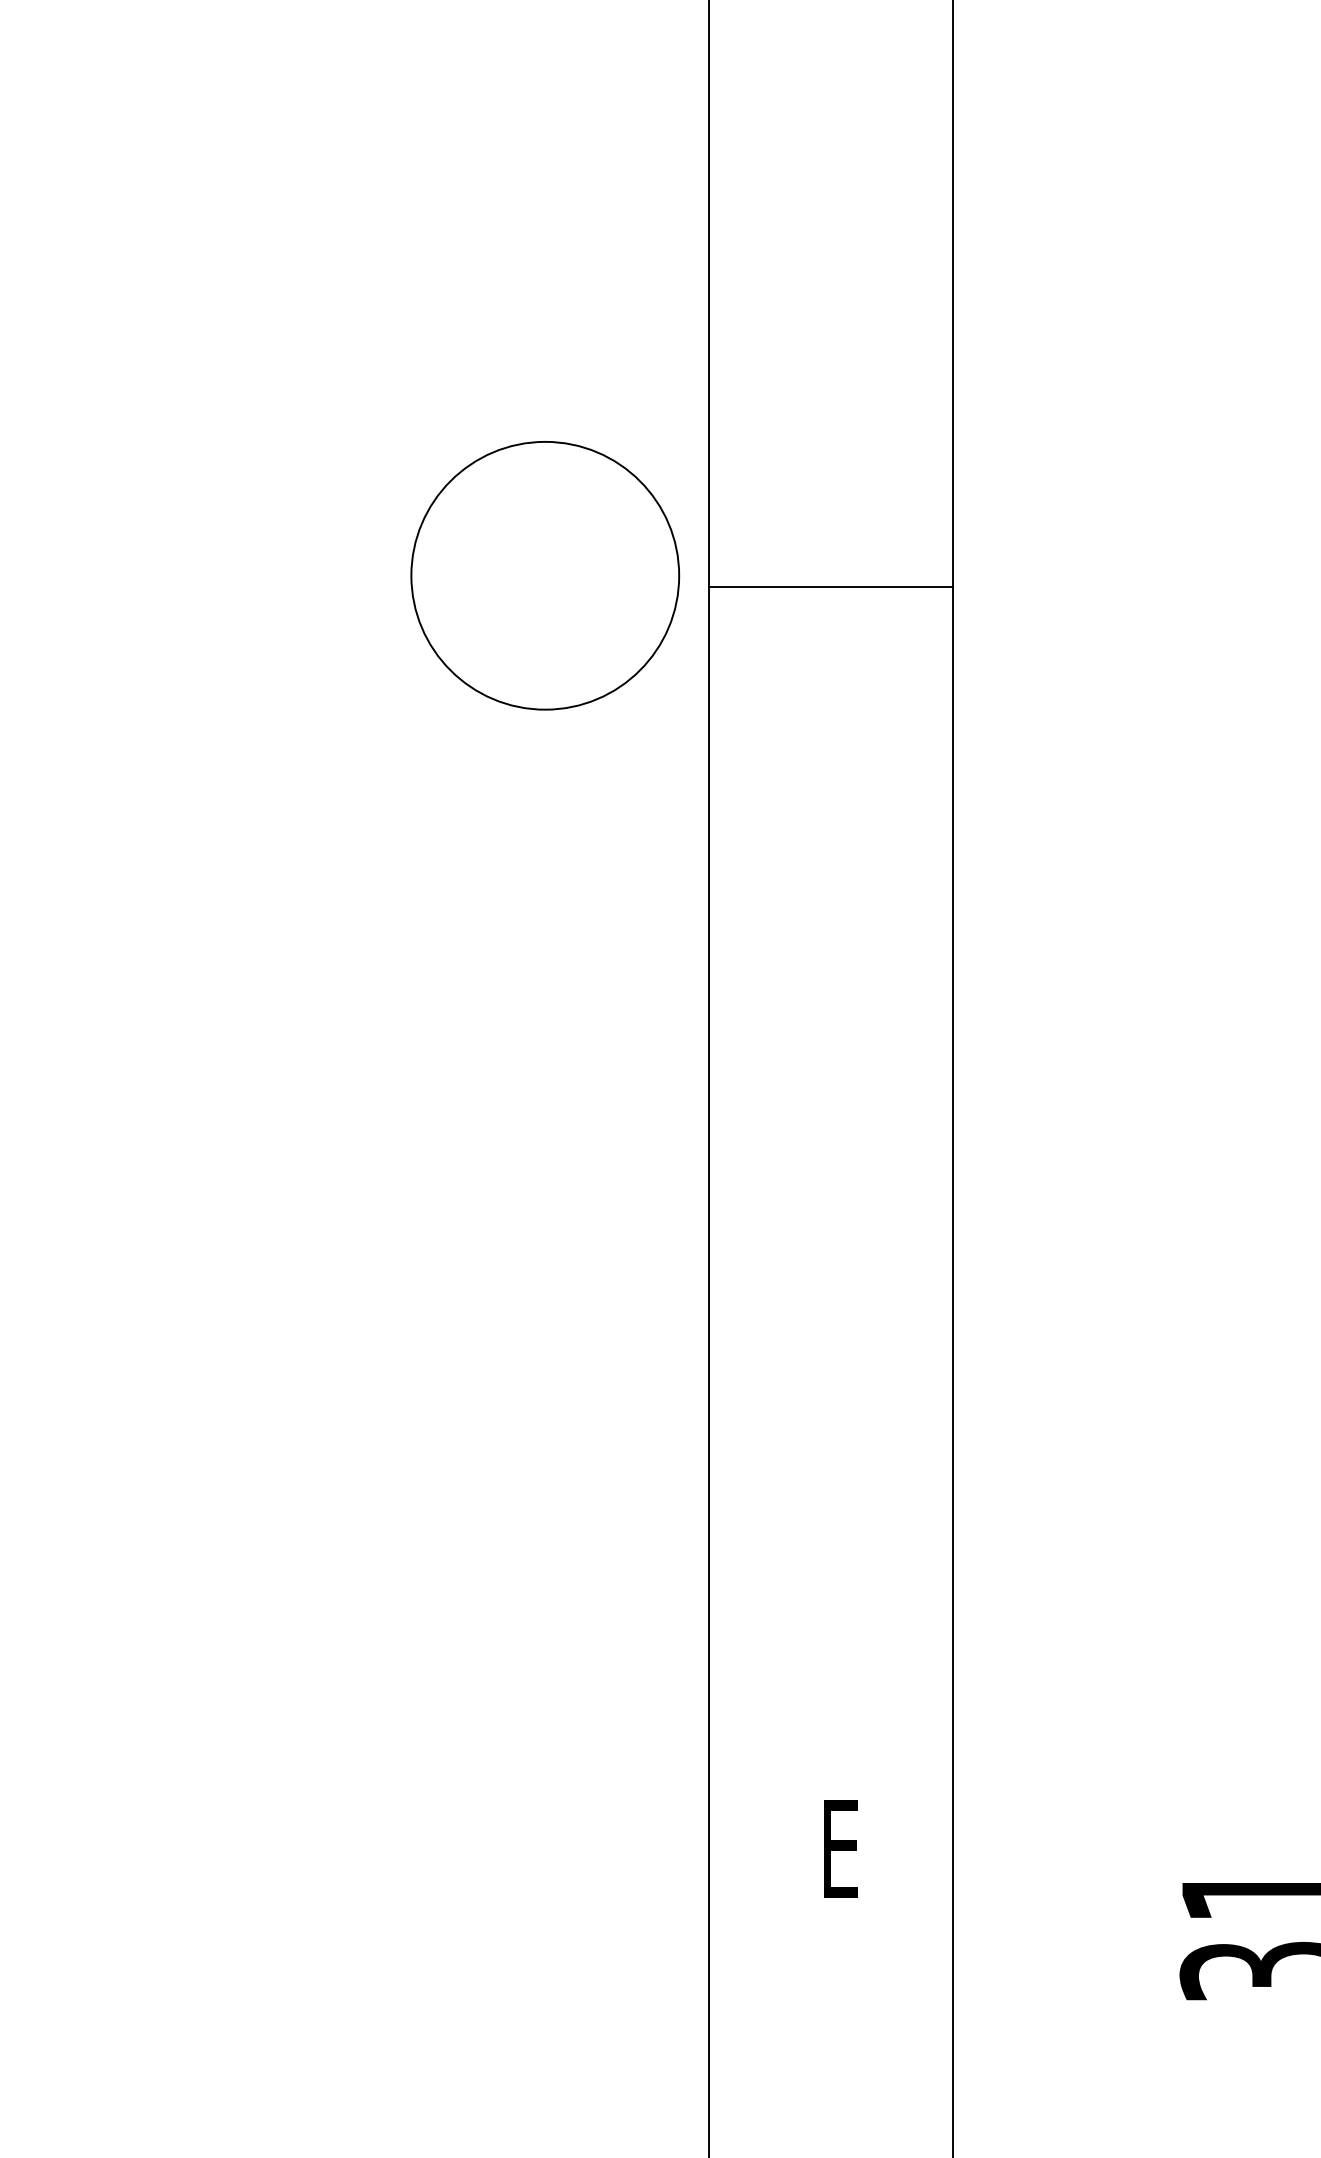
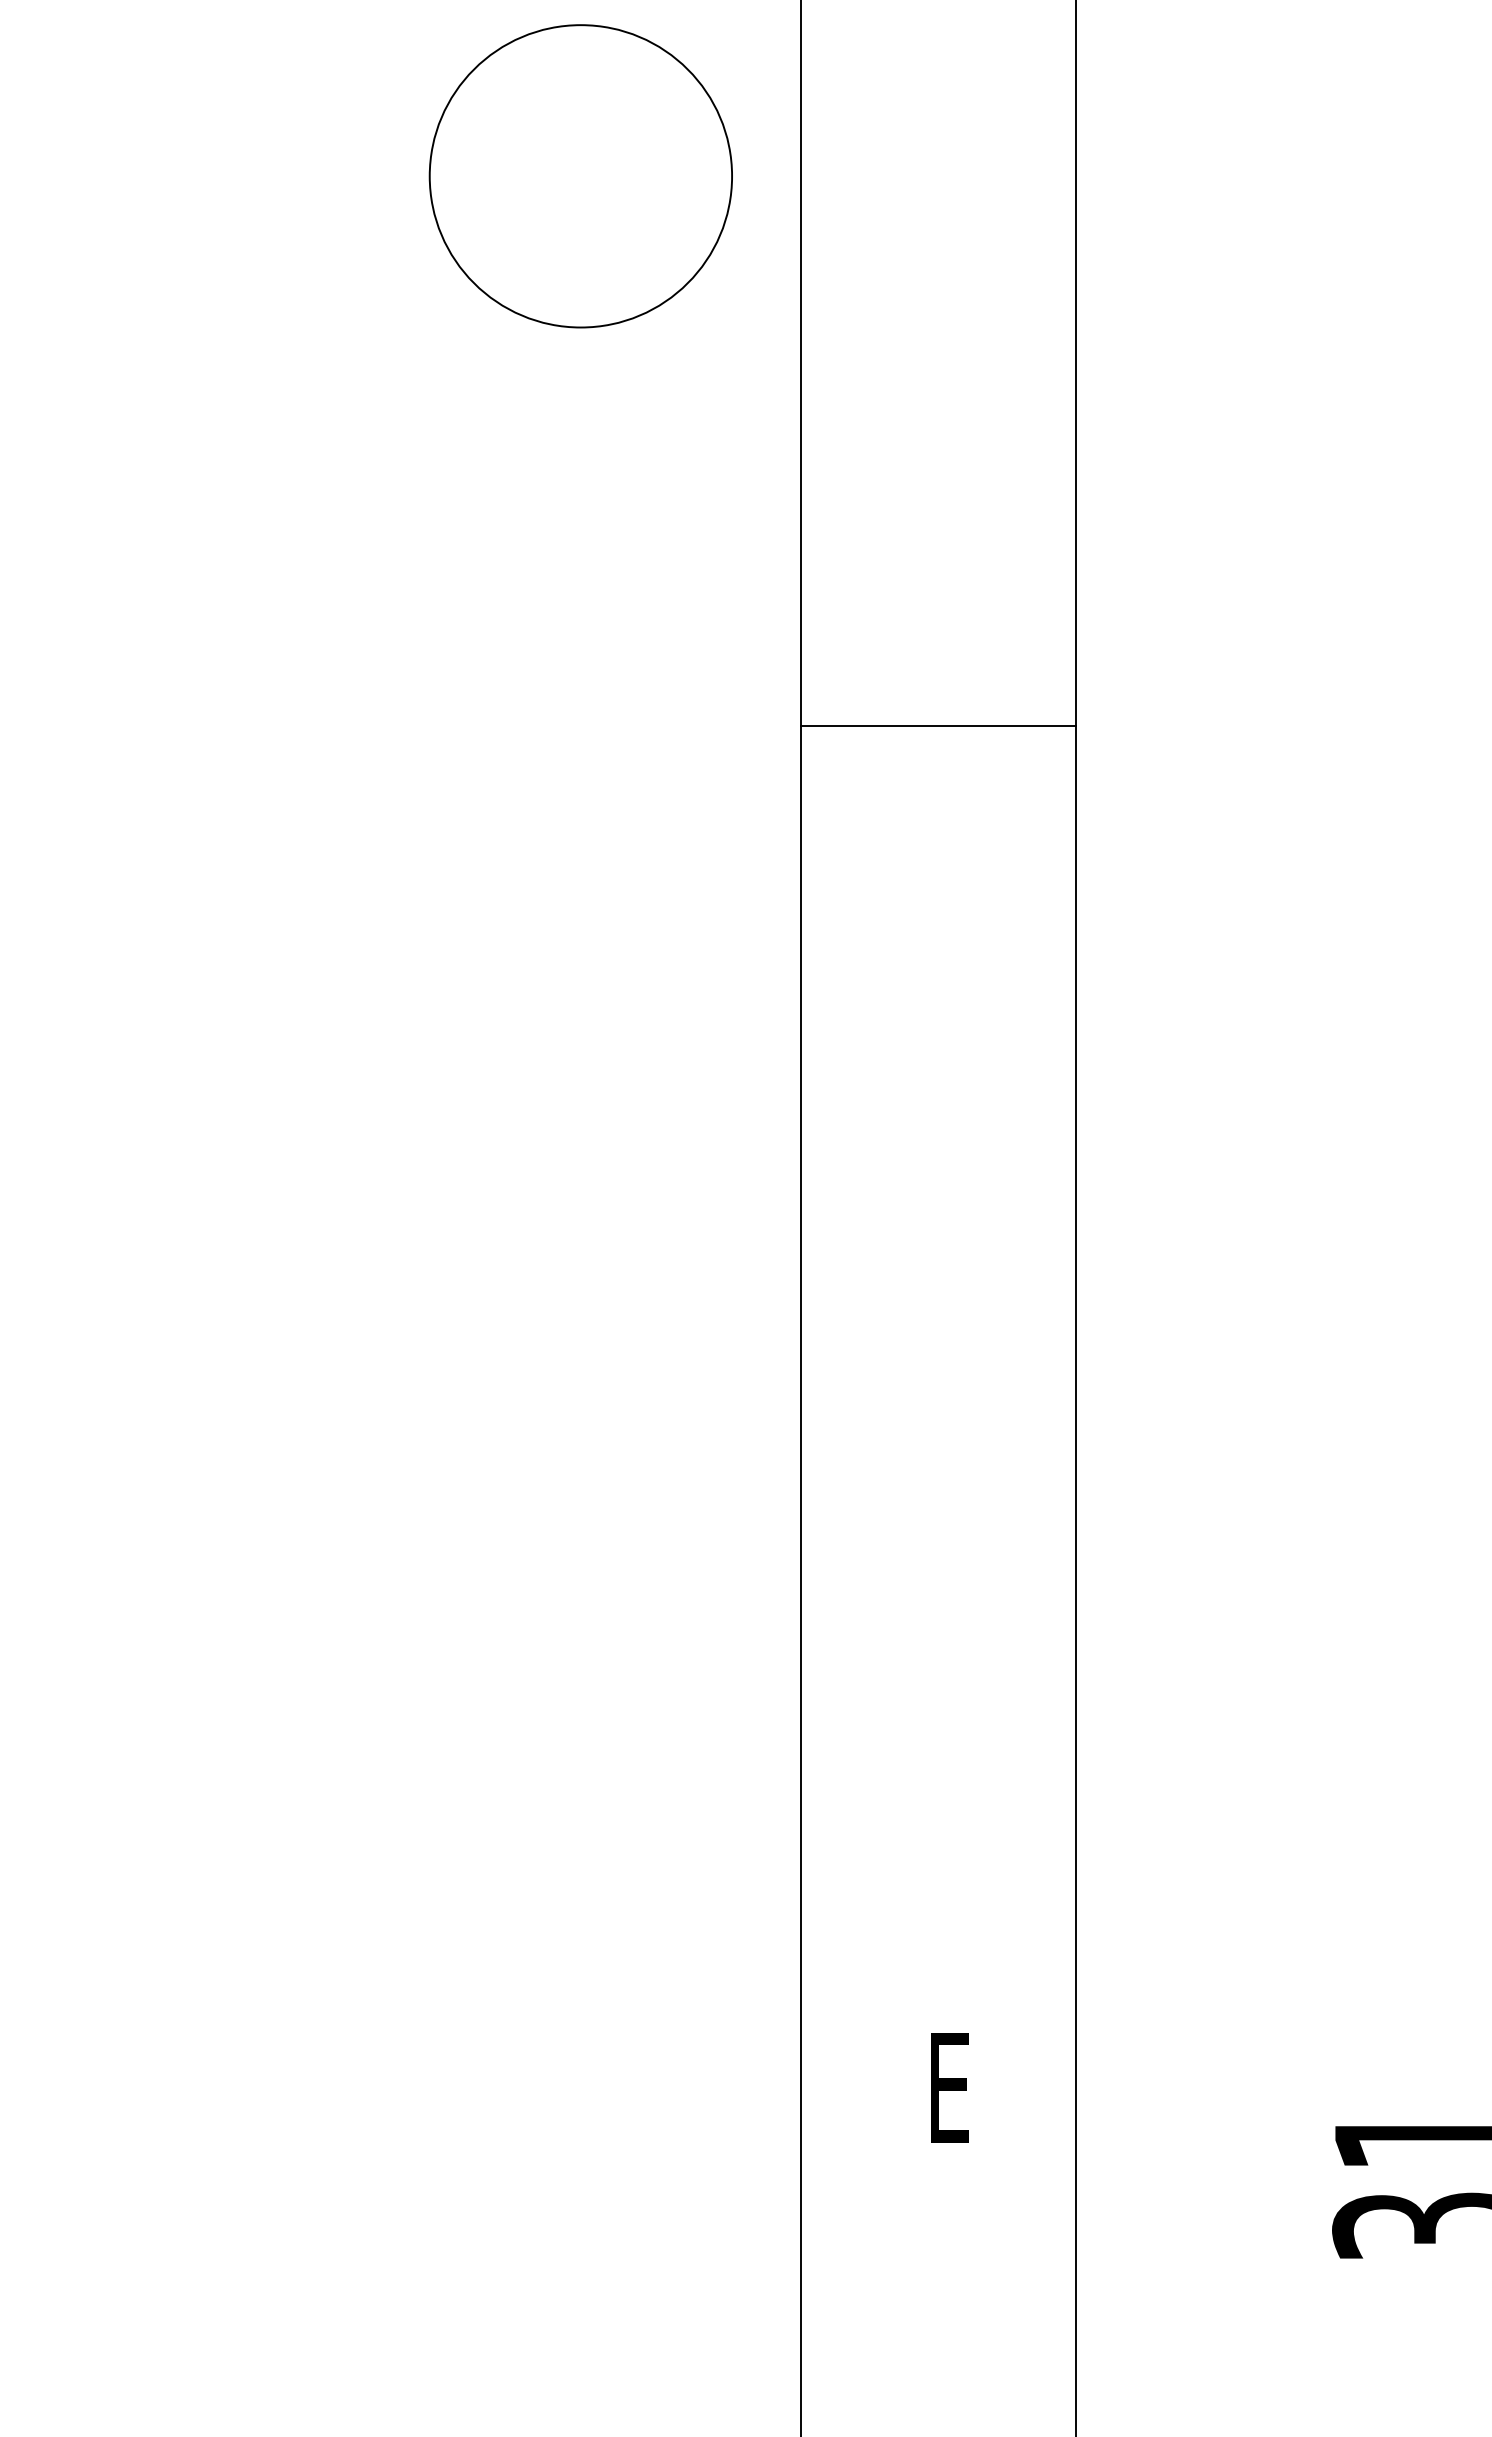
circle: (544, 575) -> (580, 176), moved
line: (830, 587) -> (937, 726), moved

